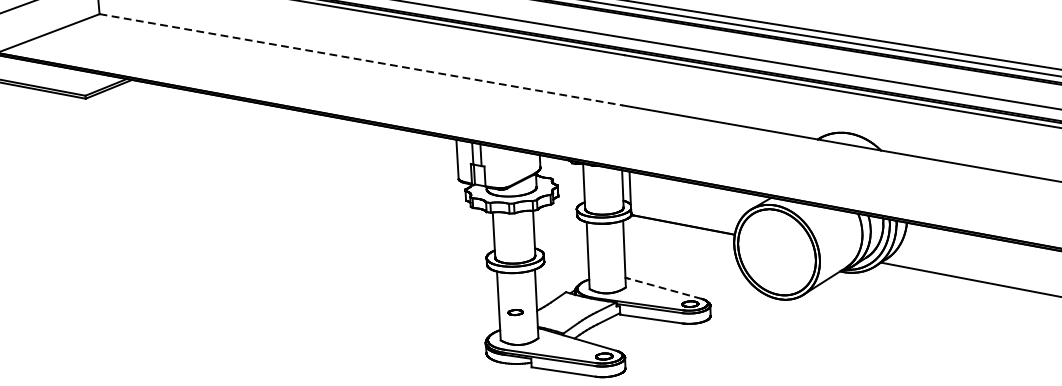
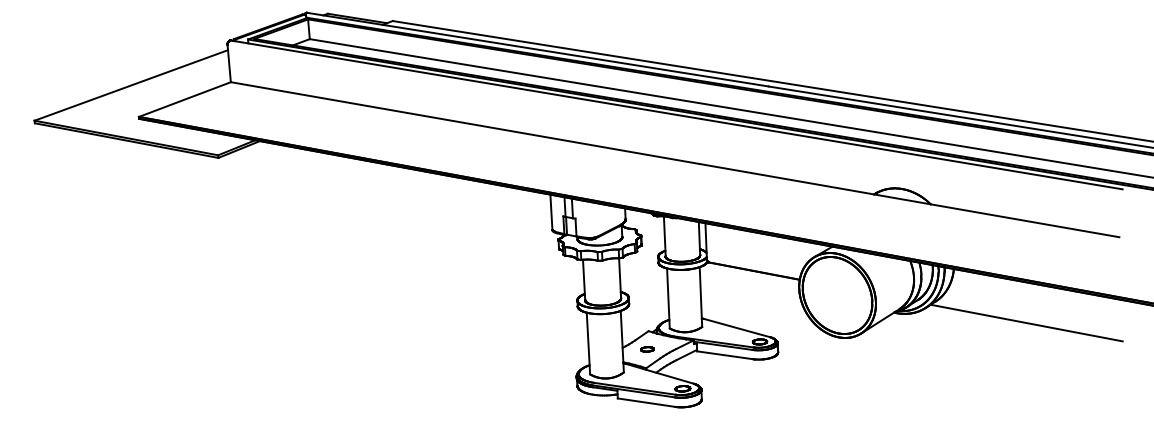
line: (361, 60) -> (465, 123), dashed -> solid
line: (664, 288) -> (736, 327), dashed -> solid
part: (515, 312) -> (647, 349), moved

